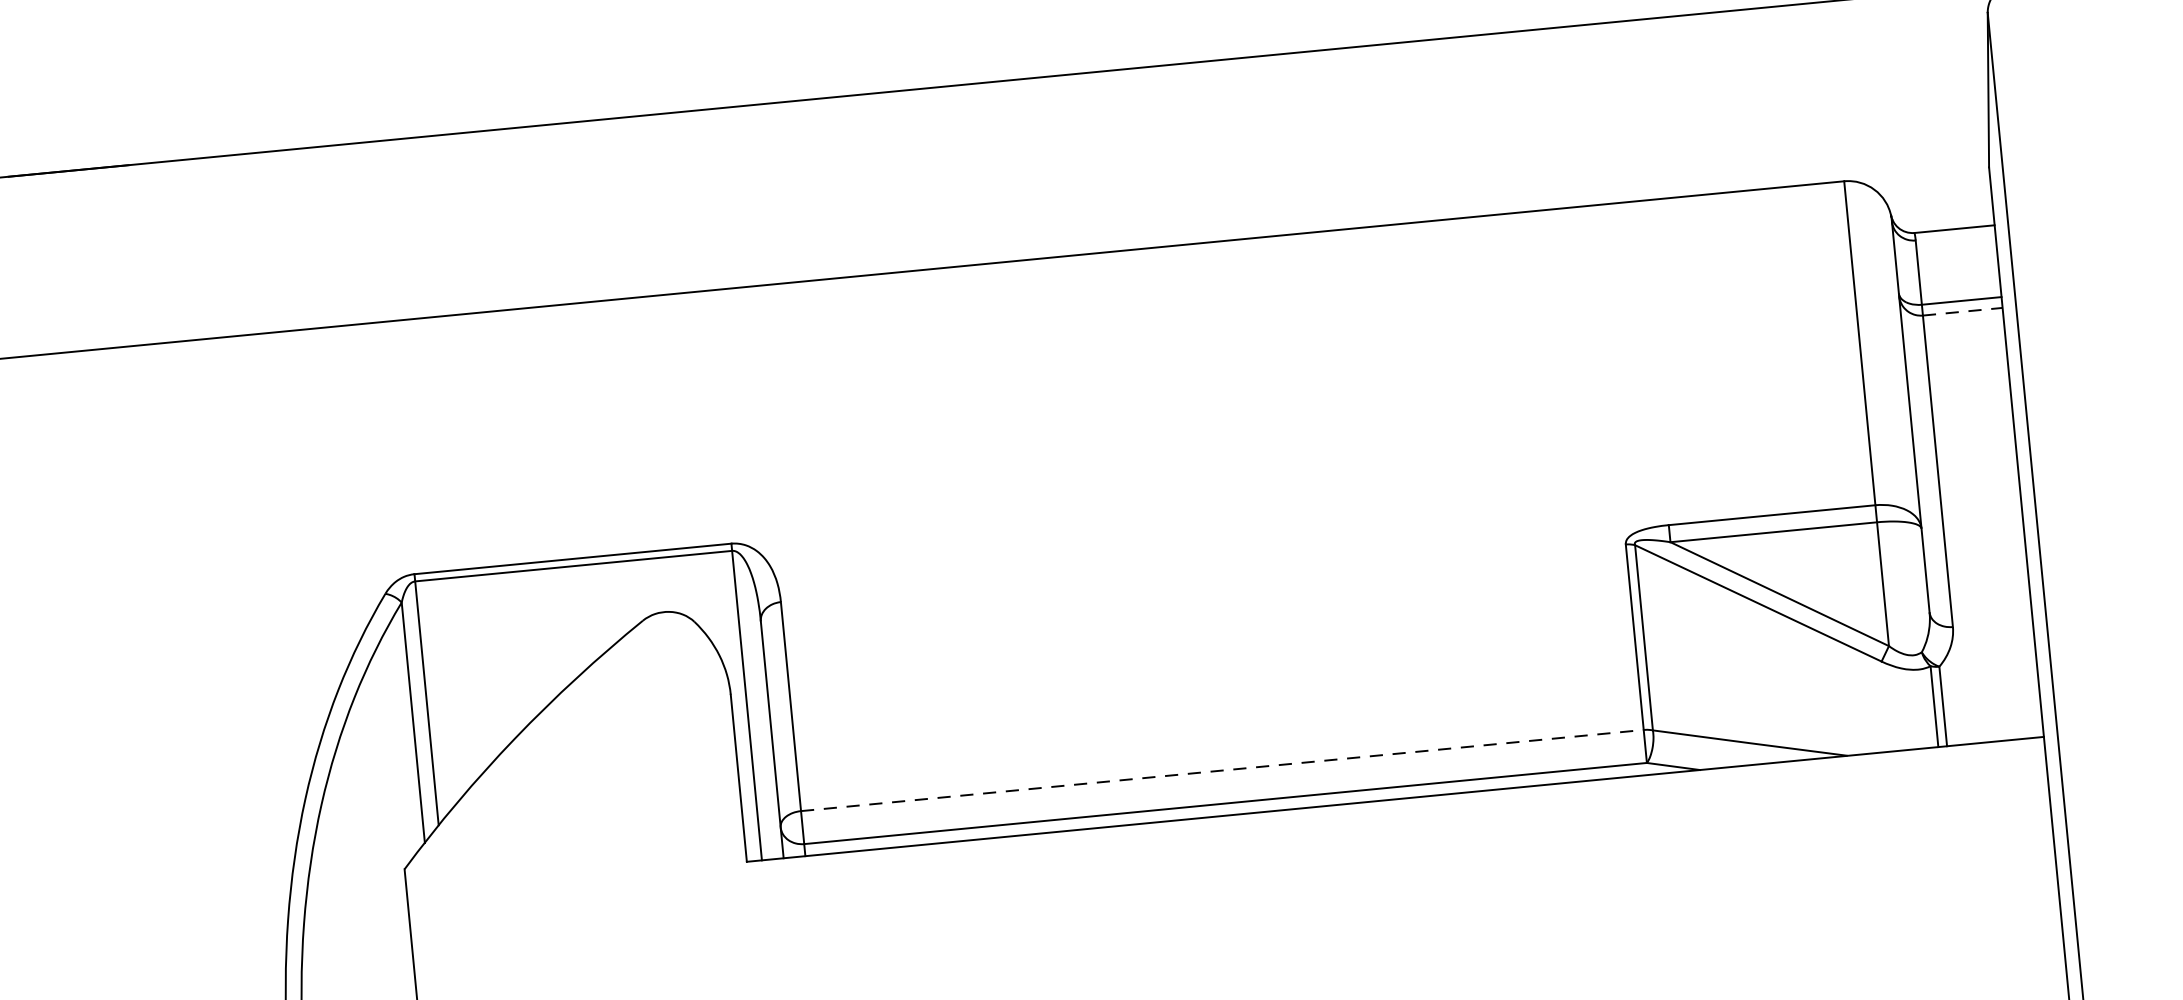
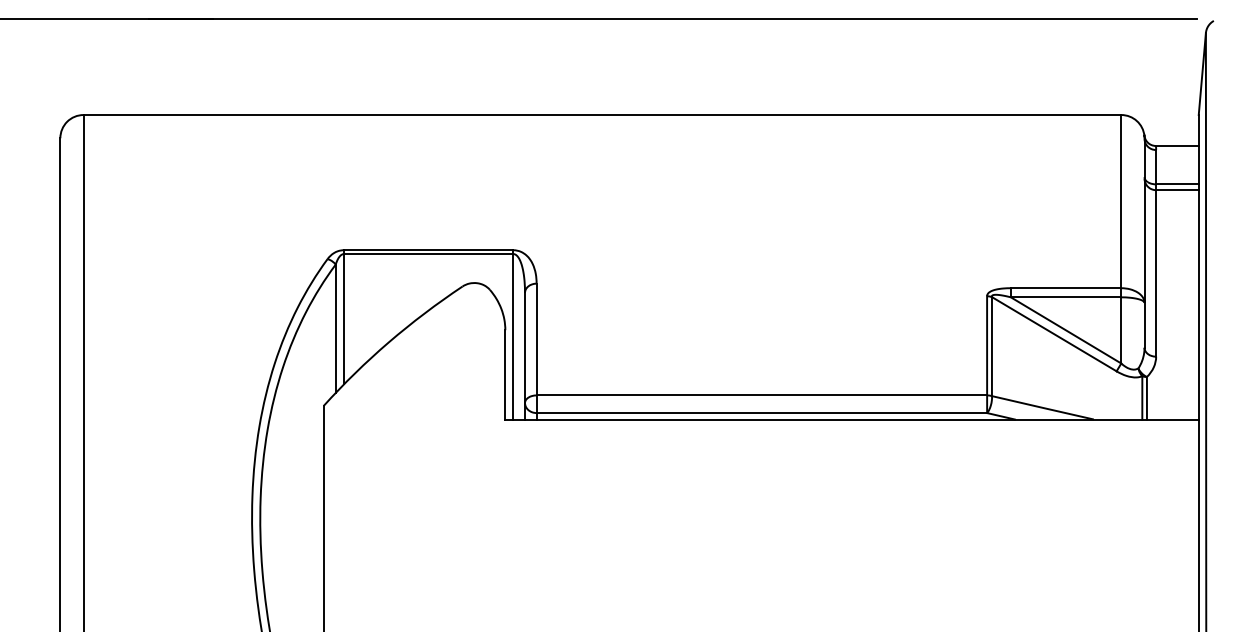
line: (1962, 312) -> (1177, 190), dashed -> solid
line: (1223, 770) -> (762, 395), dashed -> solid

